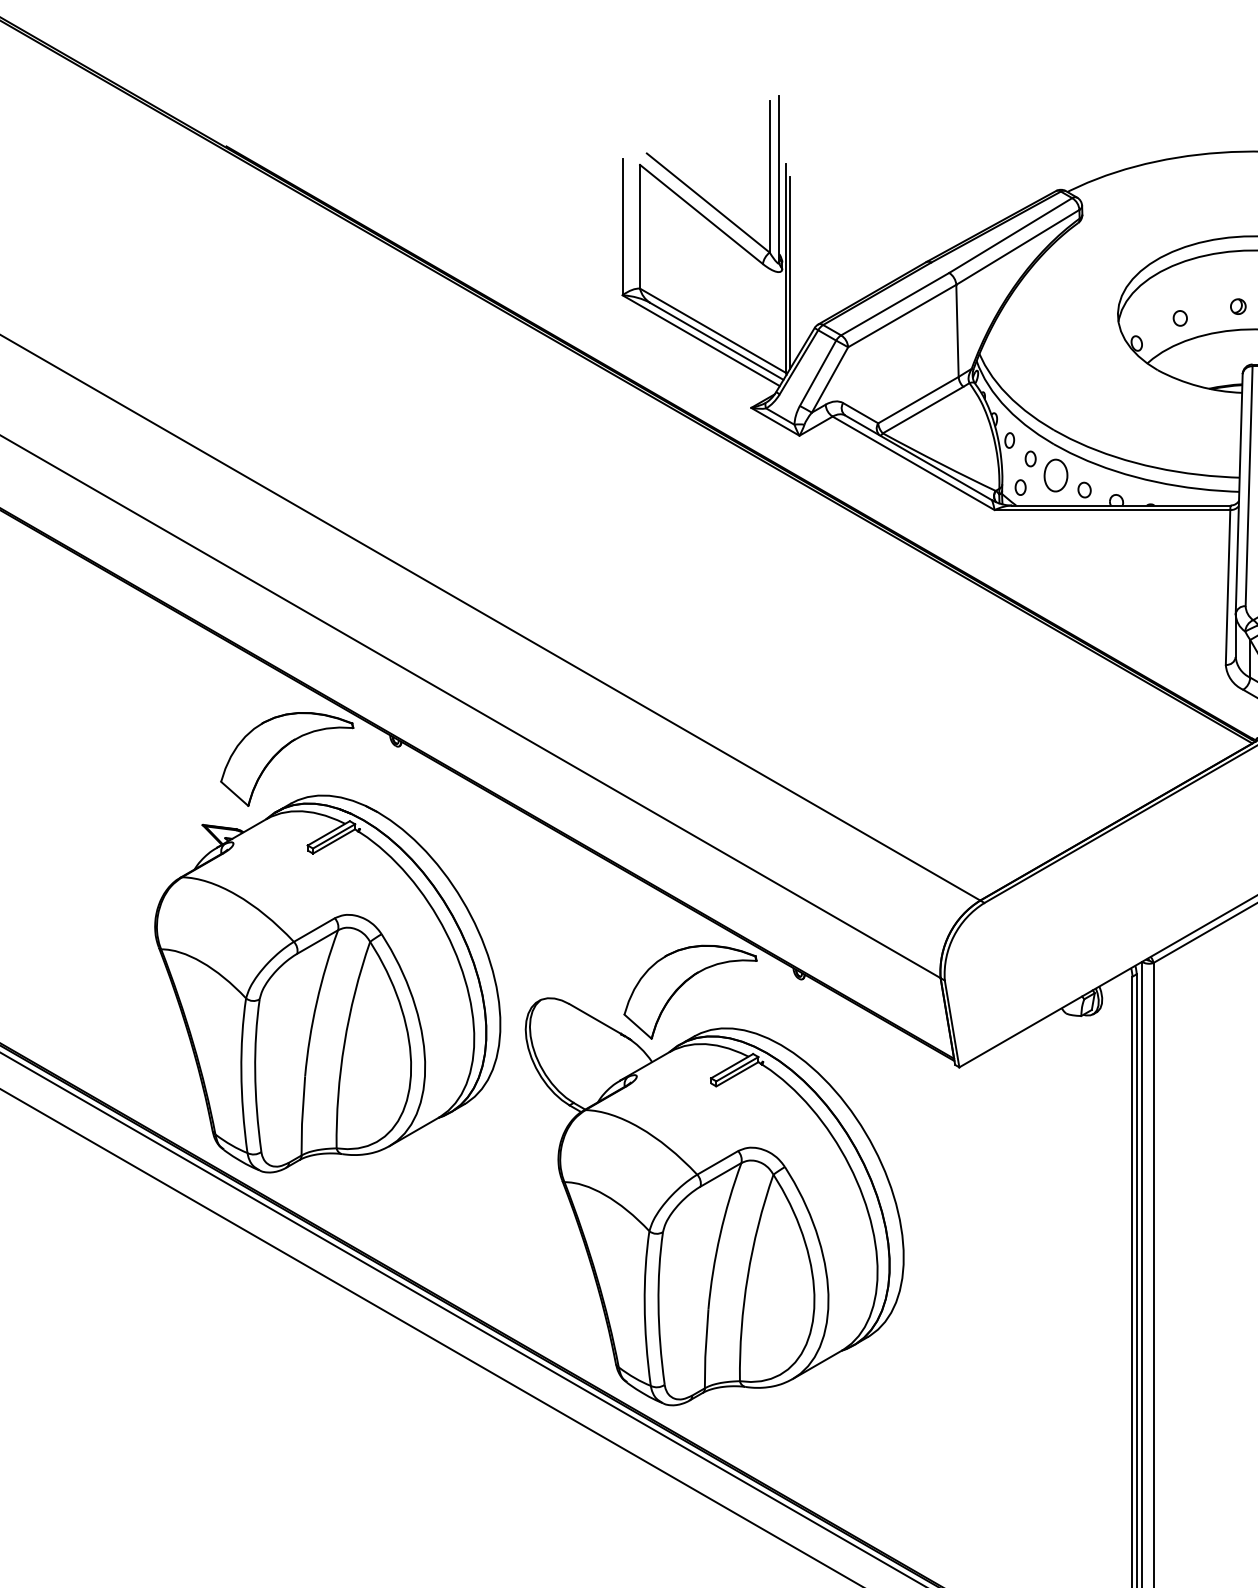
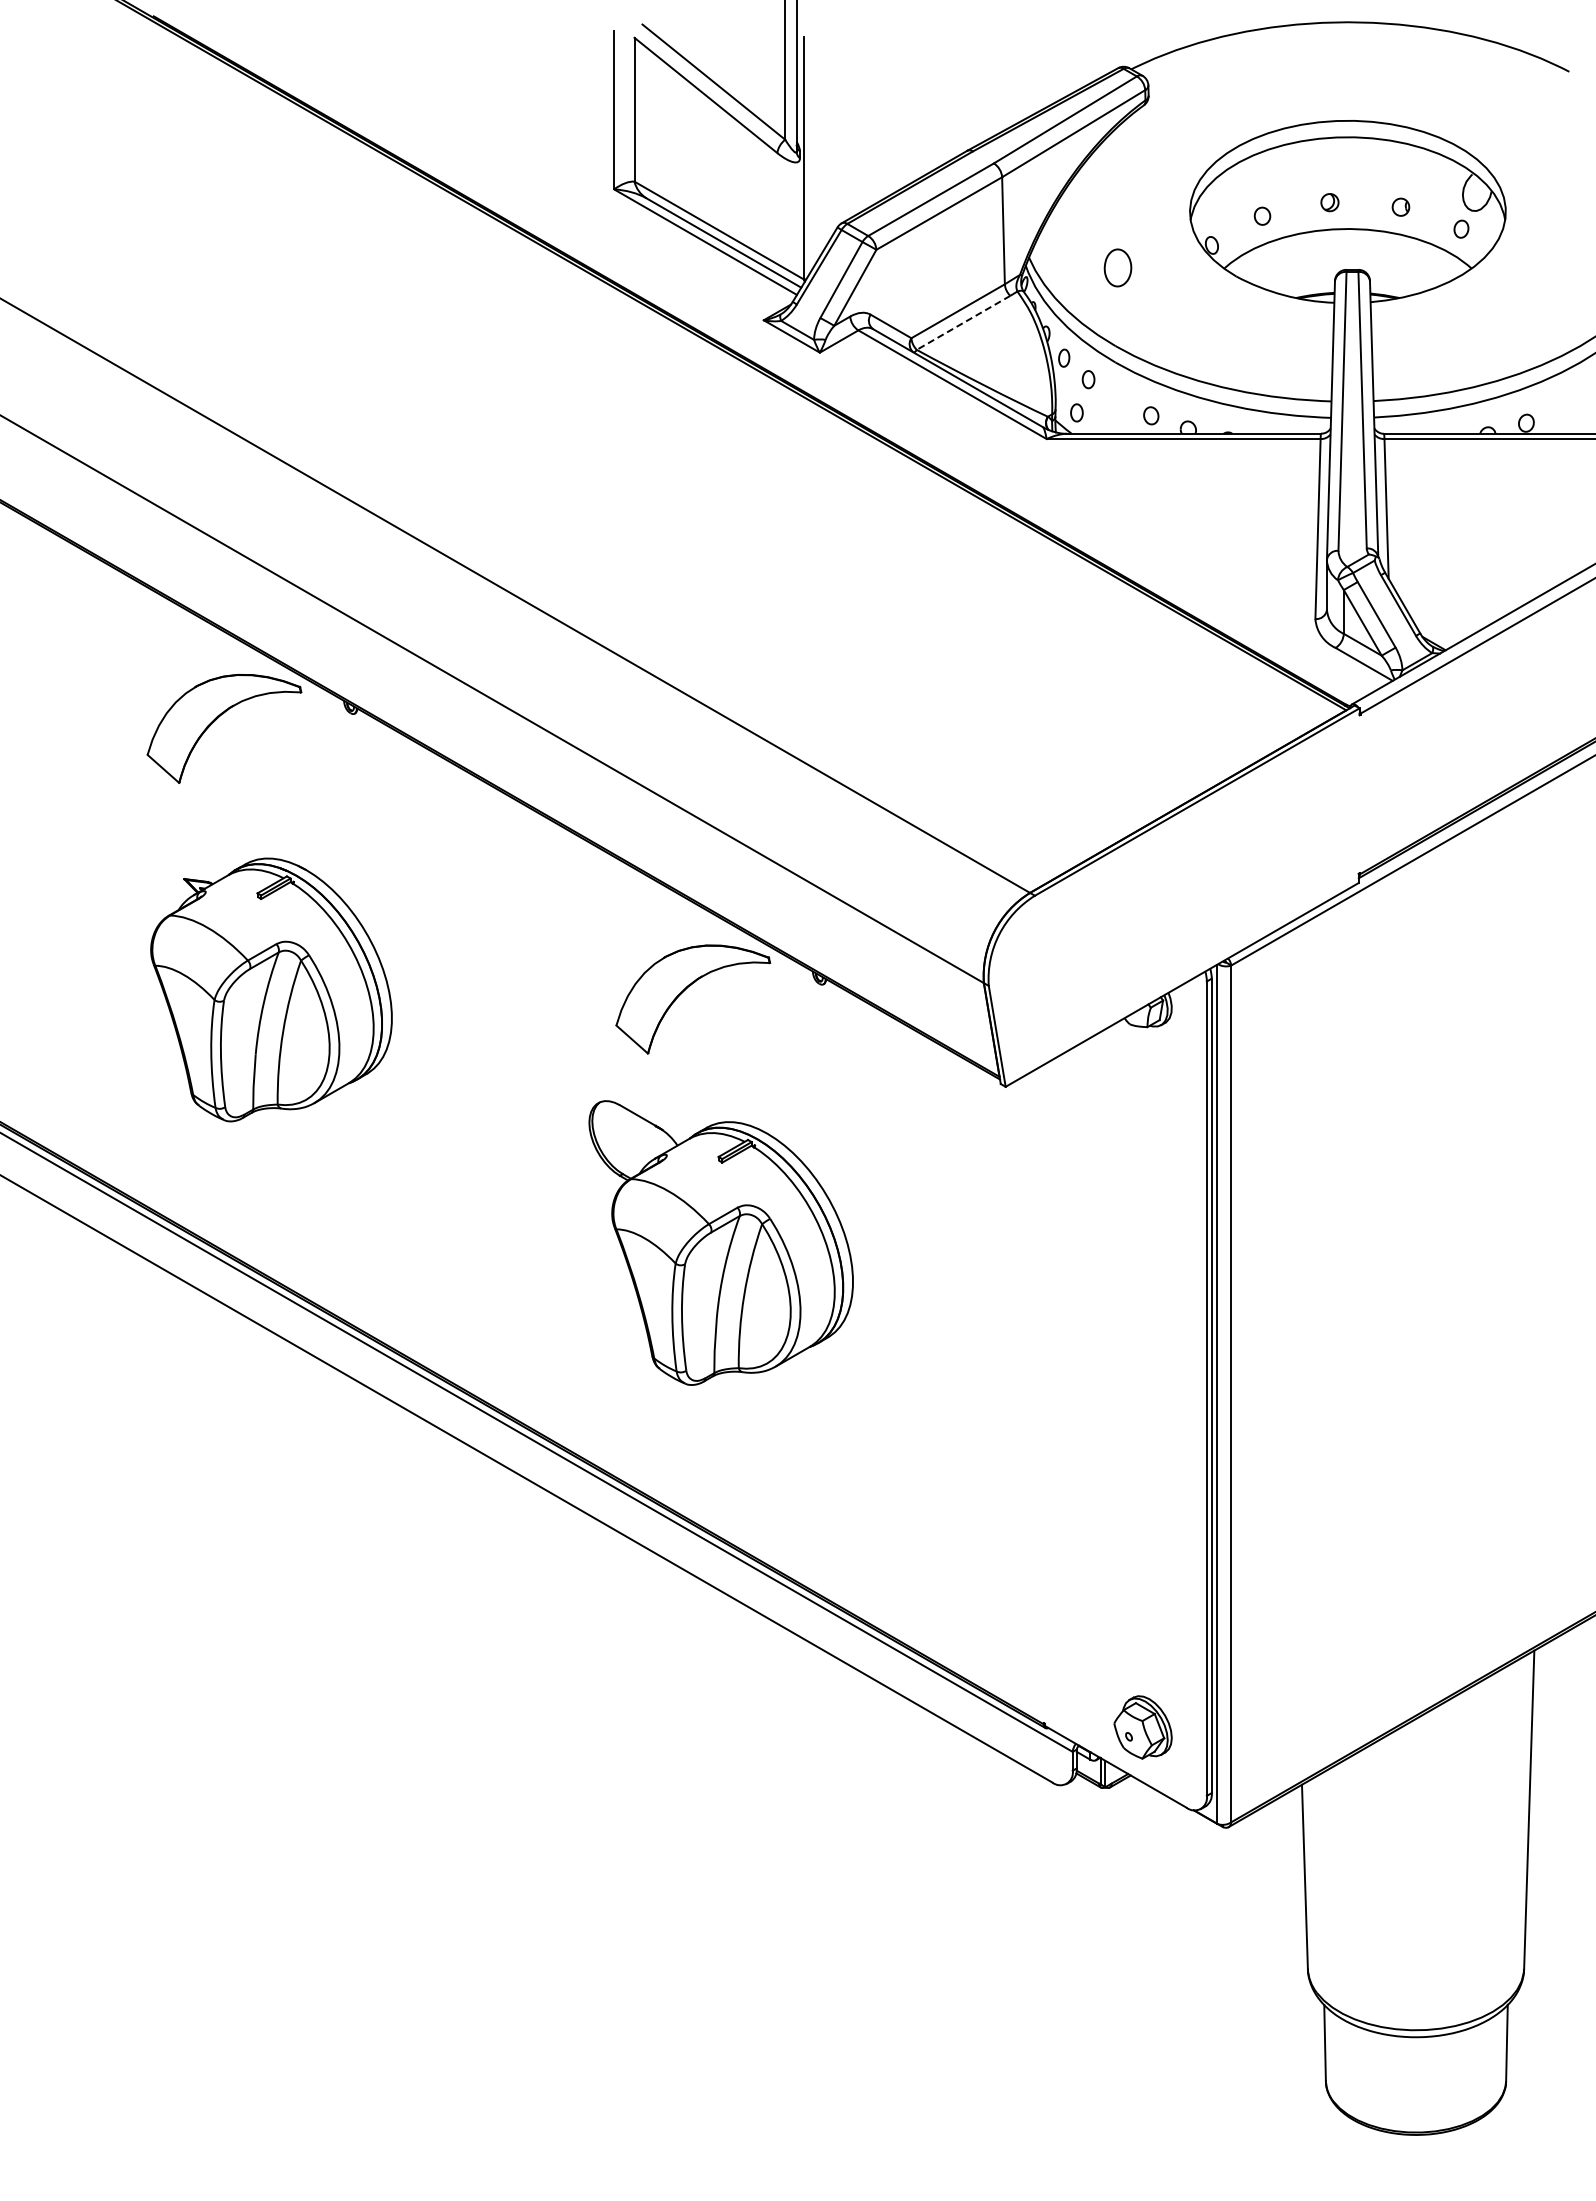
line: (790, 273) -> (809, 163), removed
line: (923, 410) -> (963, 323), solid -> dashed
part: (1055, 475) -> (1117, 267), moved
part: (327, 983) -> (271, 989), size x0.6
part: (714, 1201) -> (720, 1242), size x0.6

